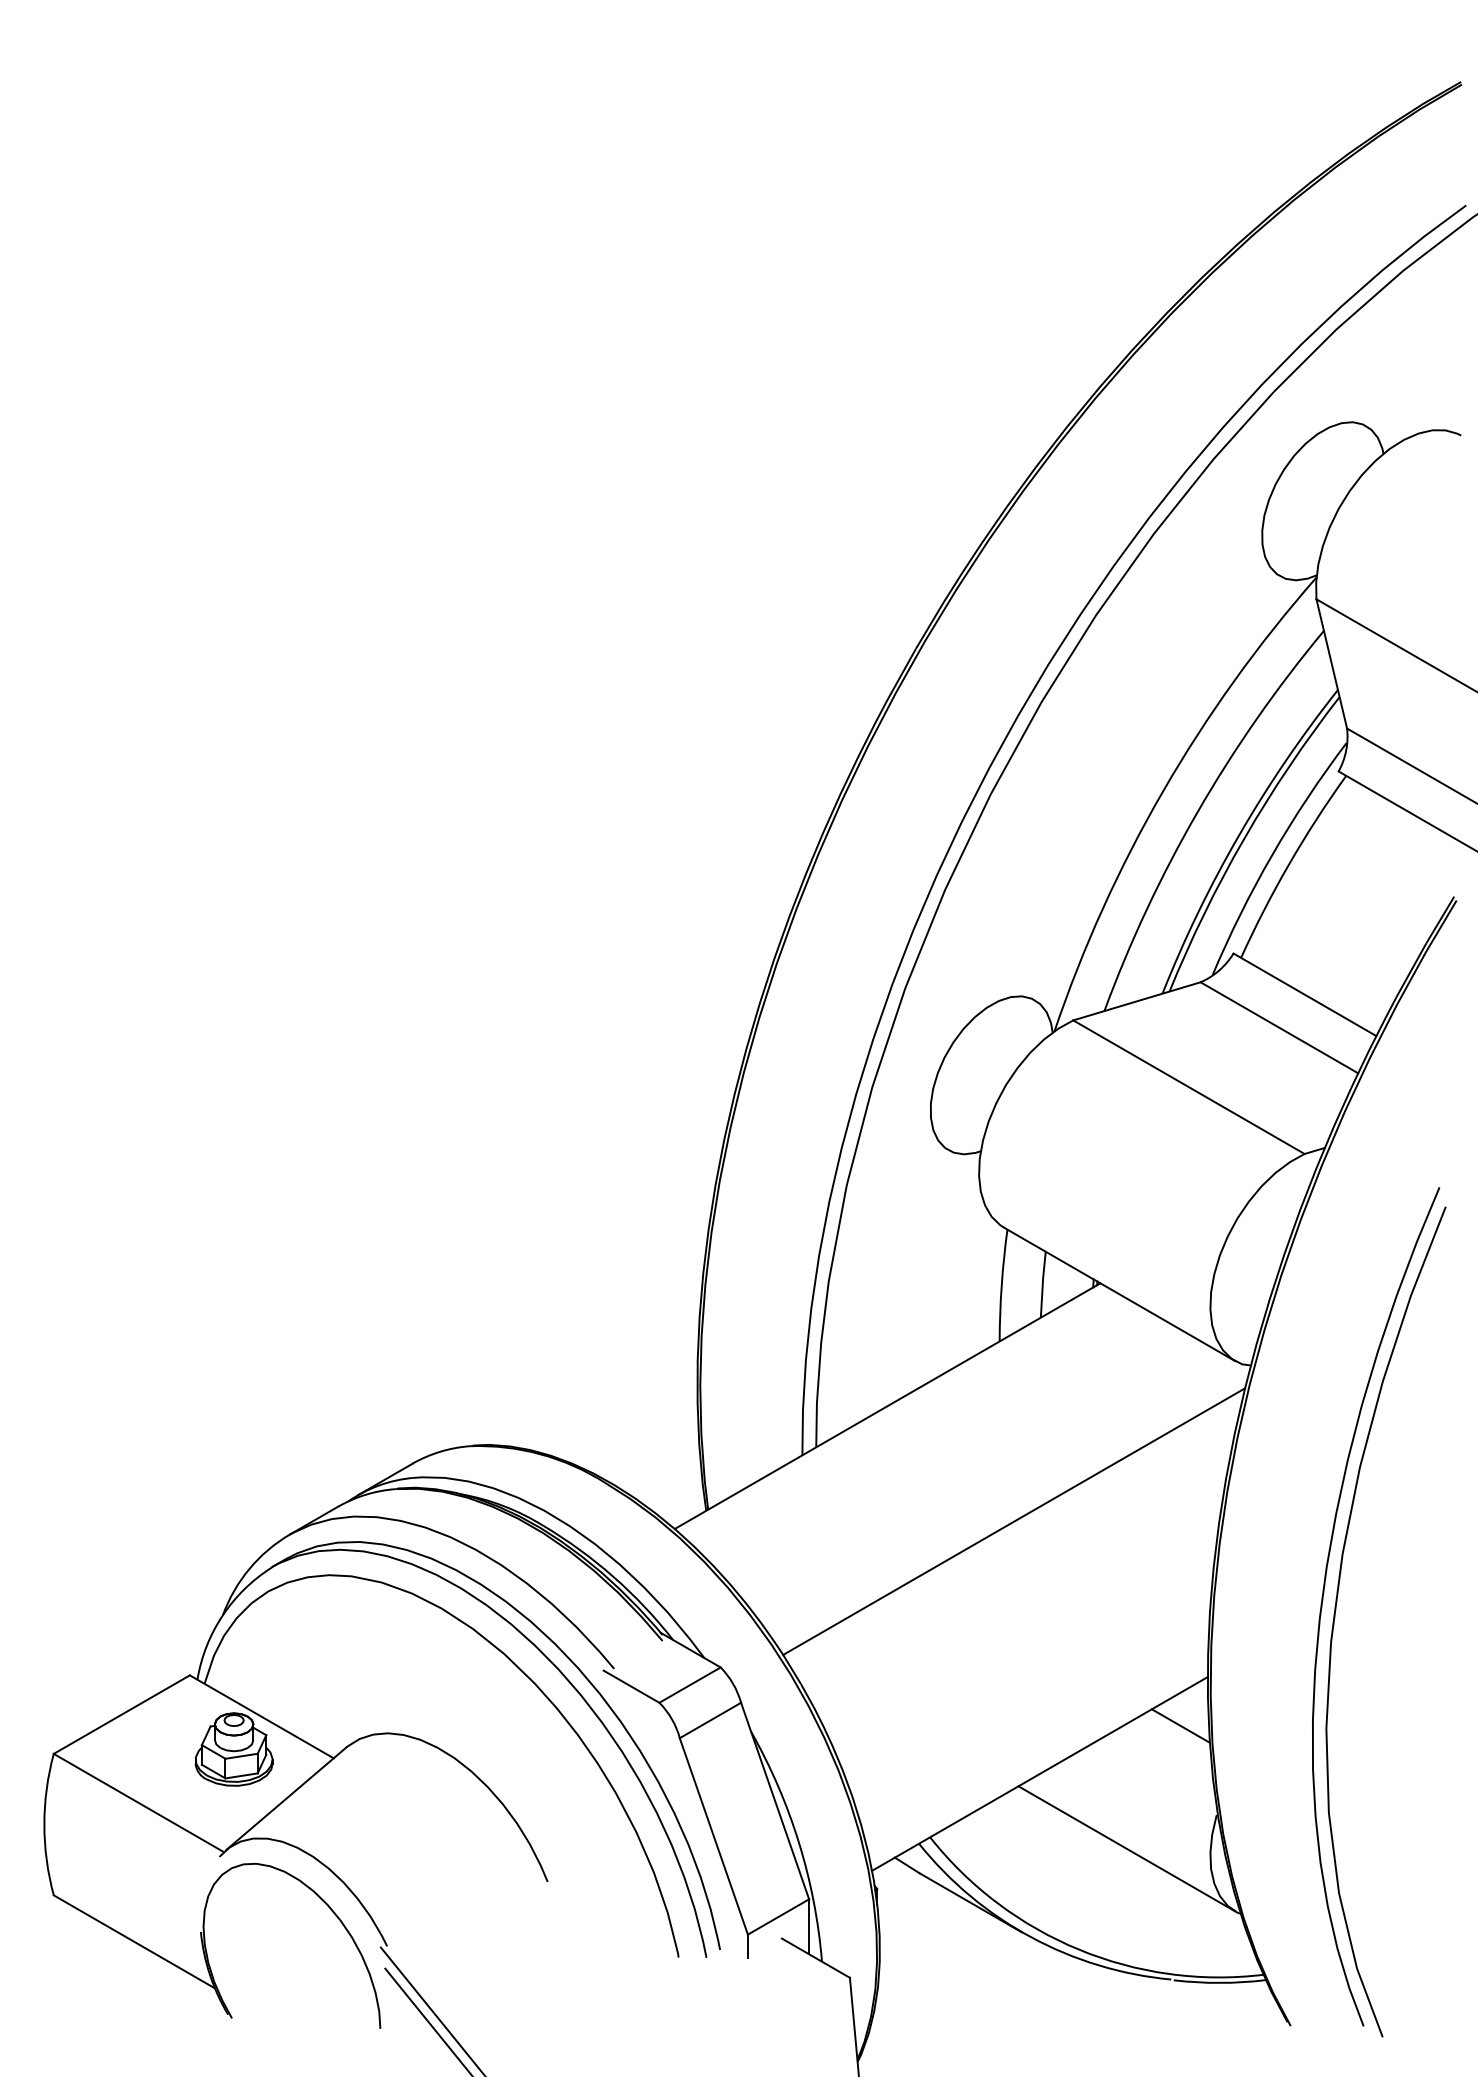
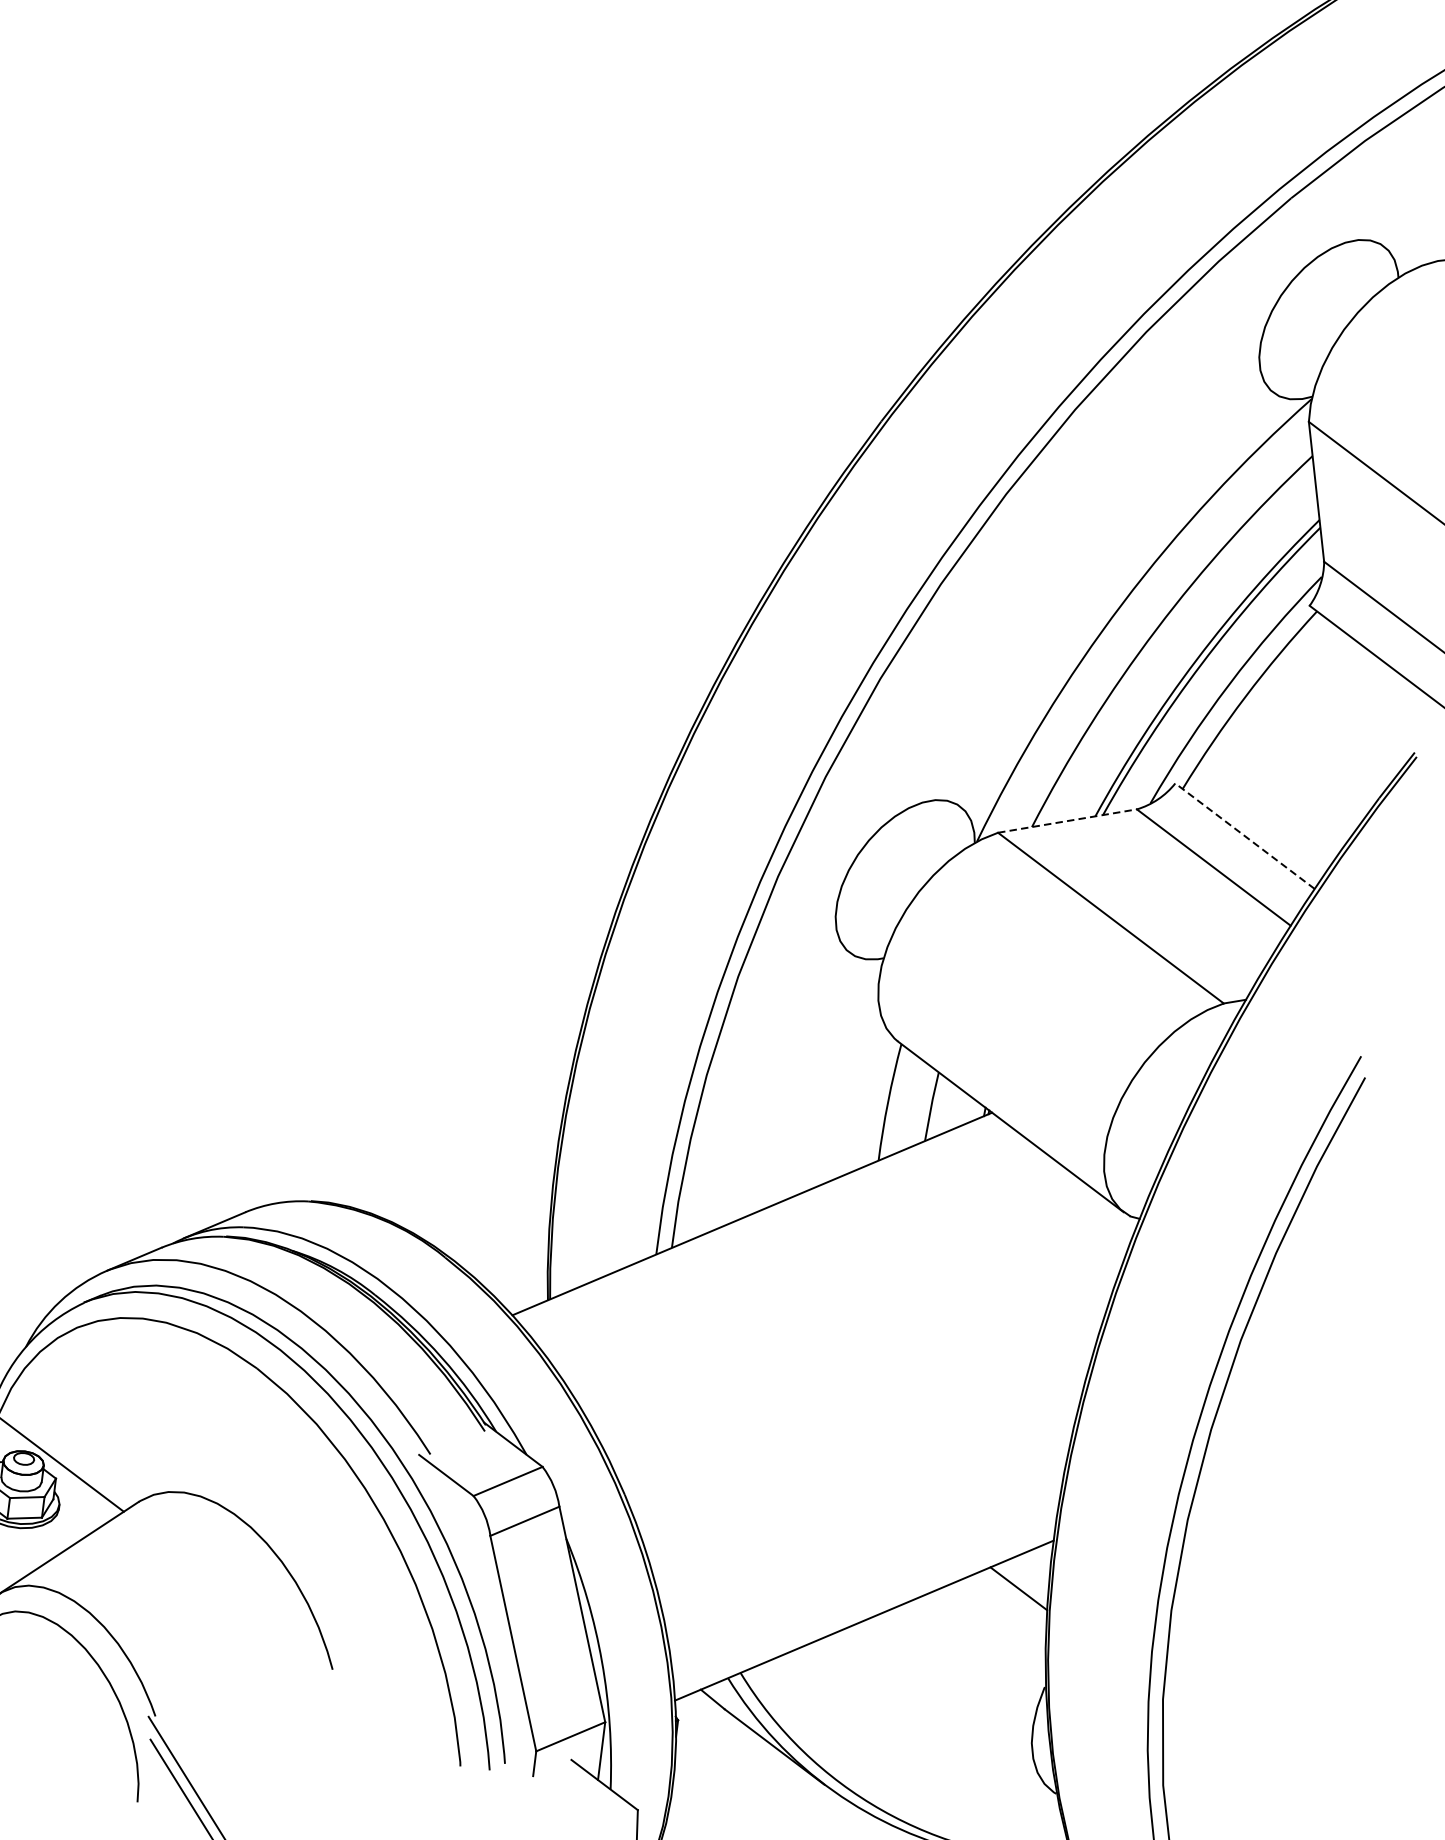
line: (1304, 994) -> (1244, 835), solid -> dashed
line: (1137, 1001) -> (1068, 821), solid -> dashed
line: (1014, 1521) -> (870, 1351), removed
line: (1126, 1848) -> (945, 1710), removed

